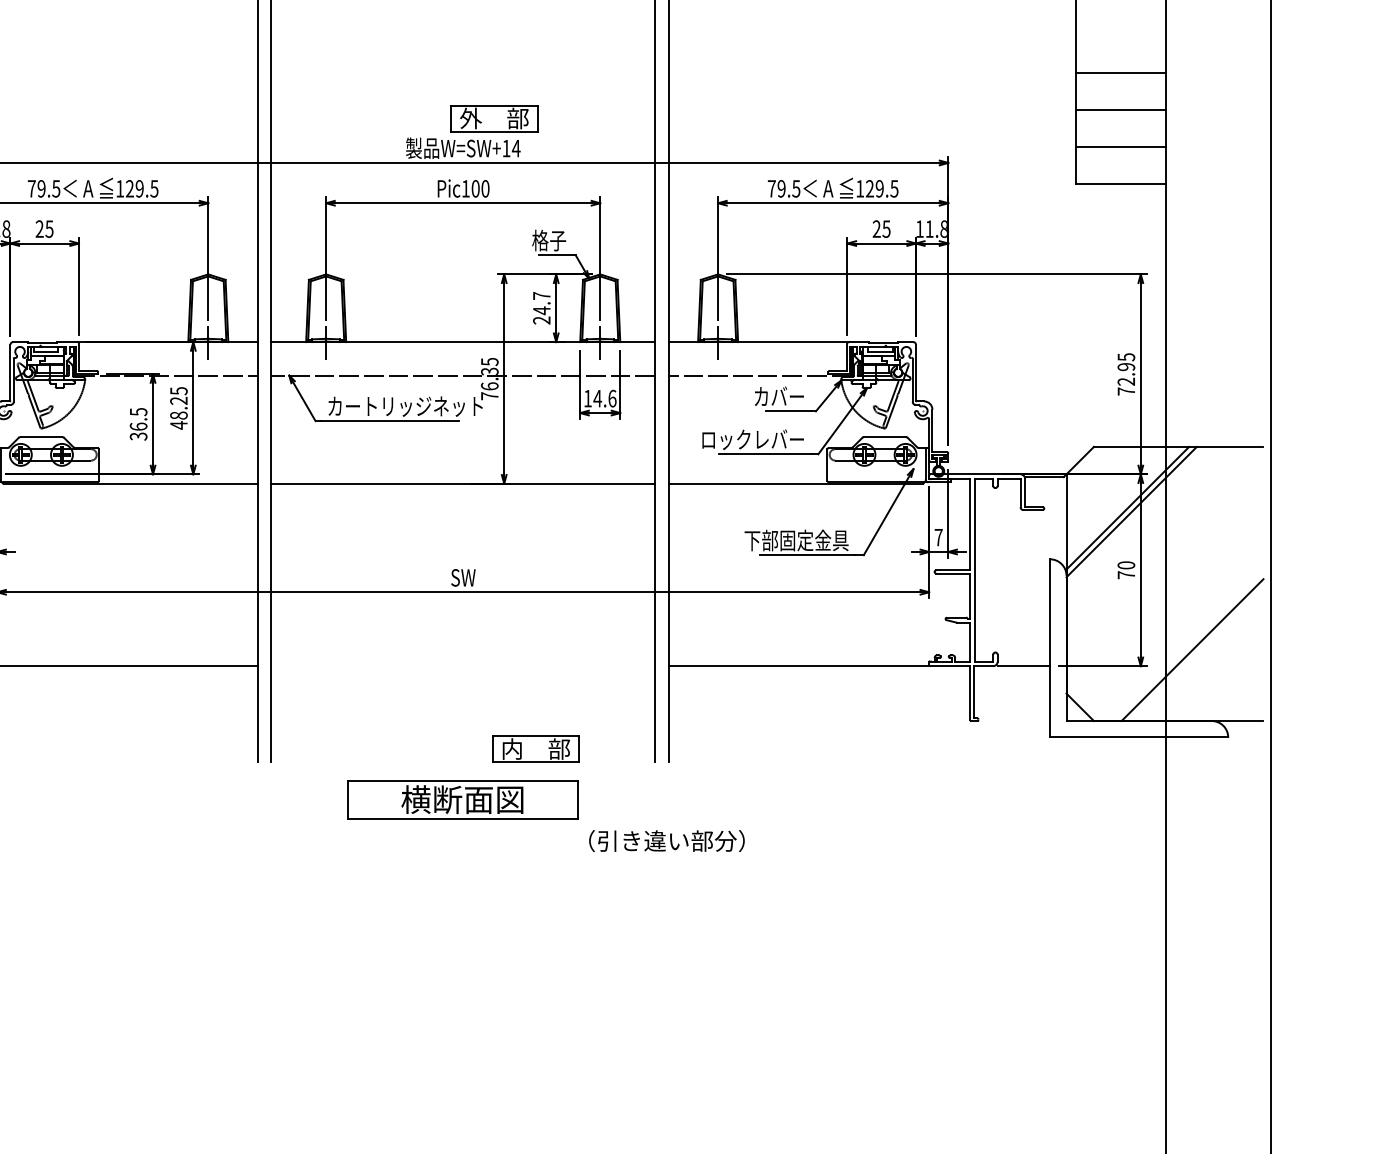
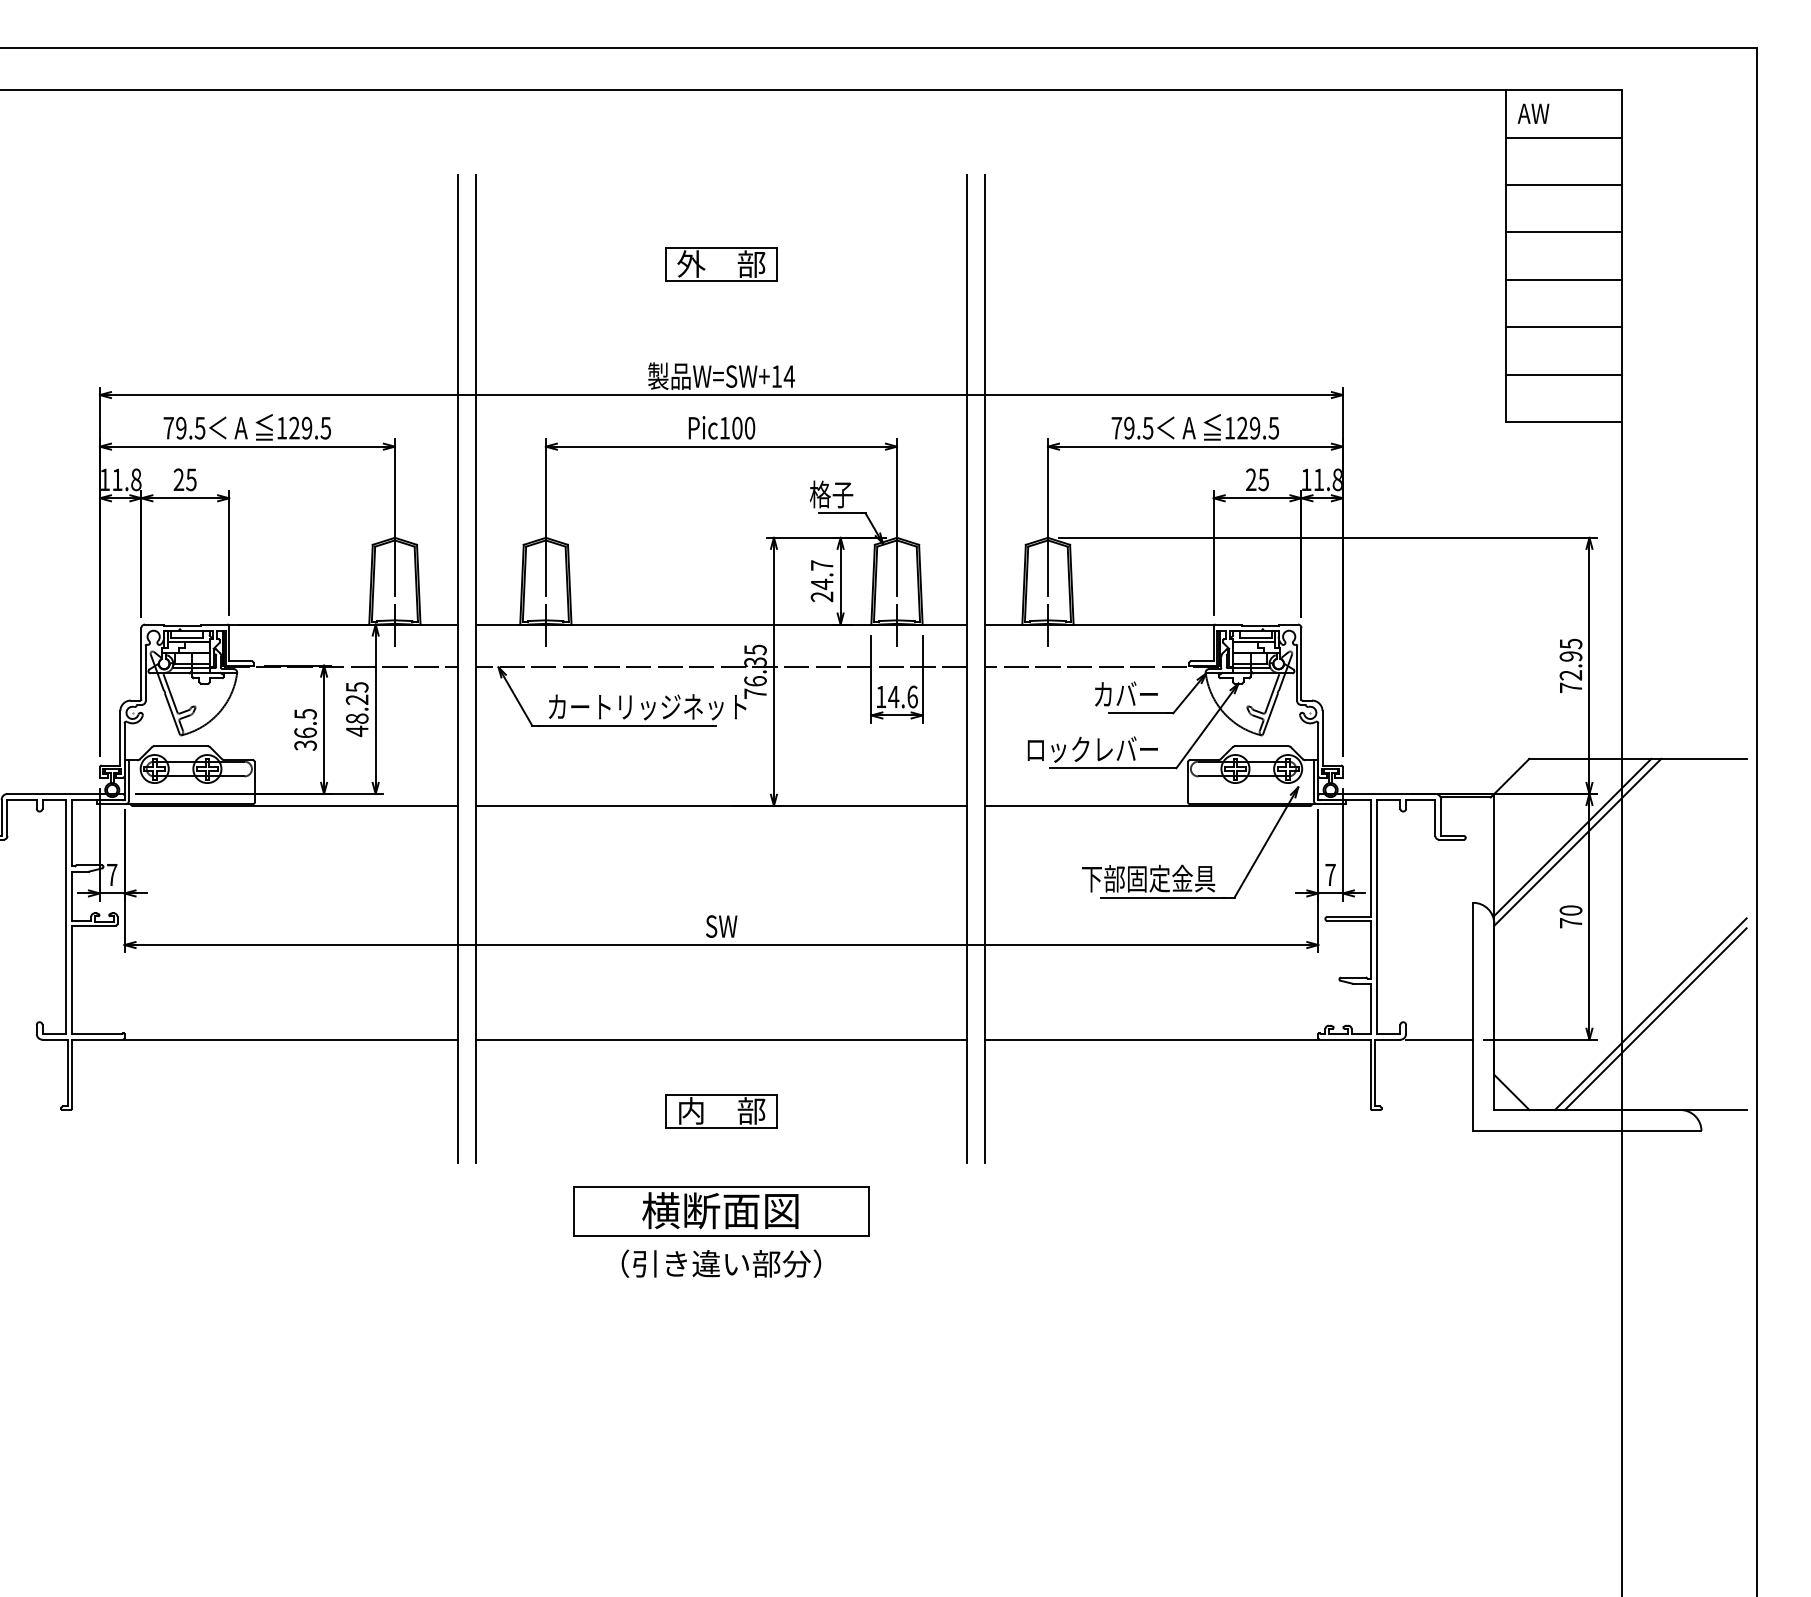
line: (1120, 36) -> (1563, 232), added
part: (494, 118) -> (721, 264), moved
line: (1188, 645) -> (1650, 1013), added
line: (463, 666) -> (721, 1039), added
part: (535, 749) -> (721, 1111), moved
text: (667, 840) -> (721, 1263), moved

